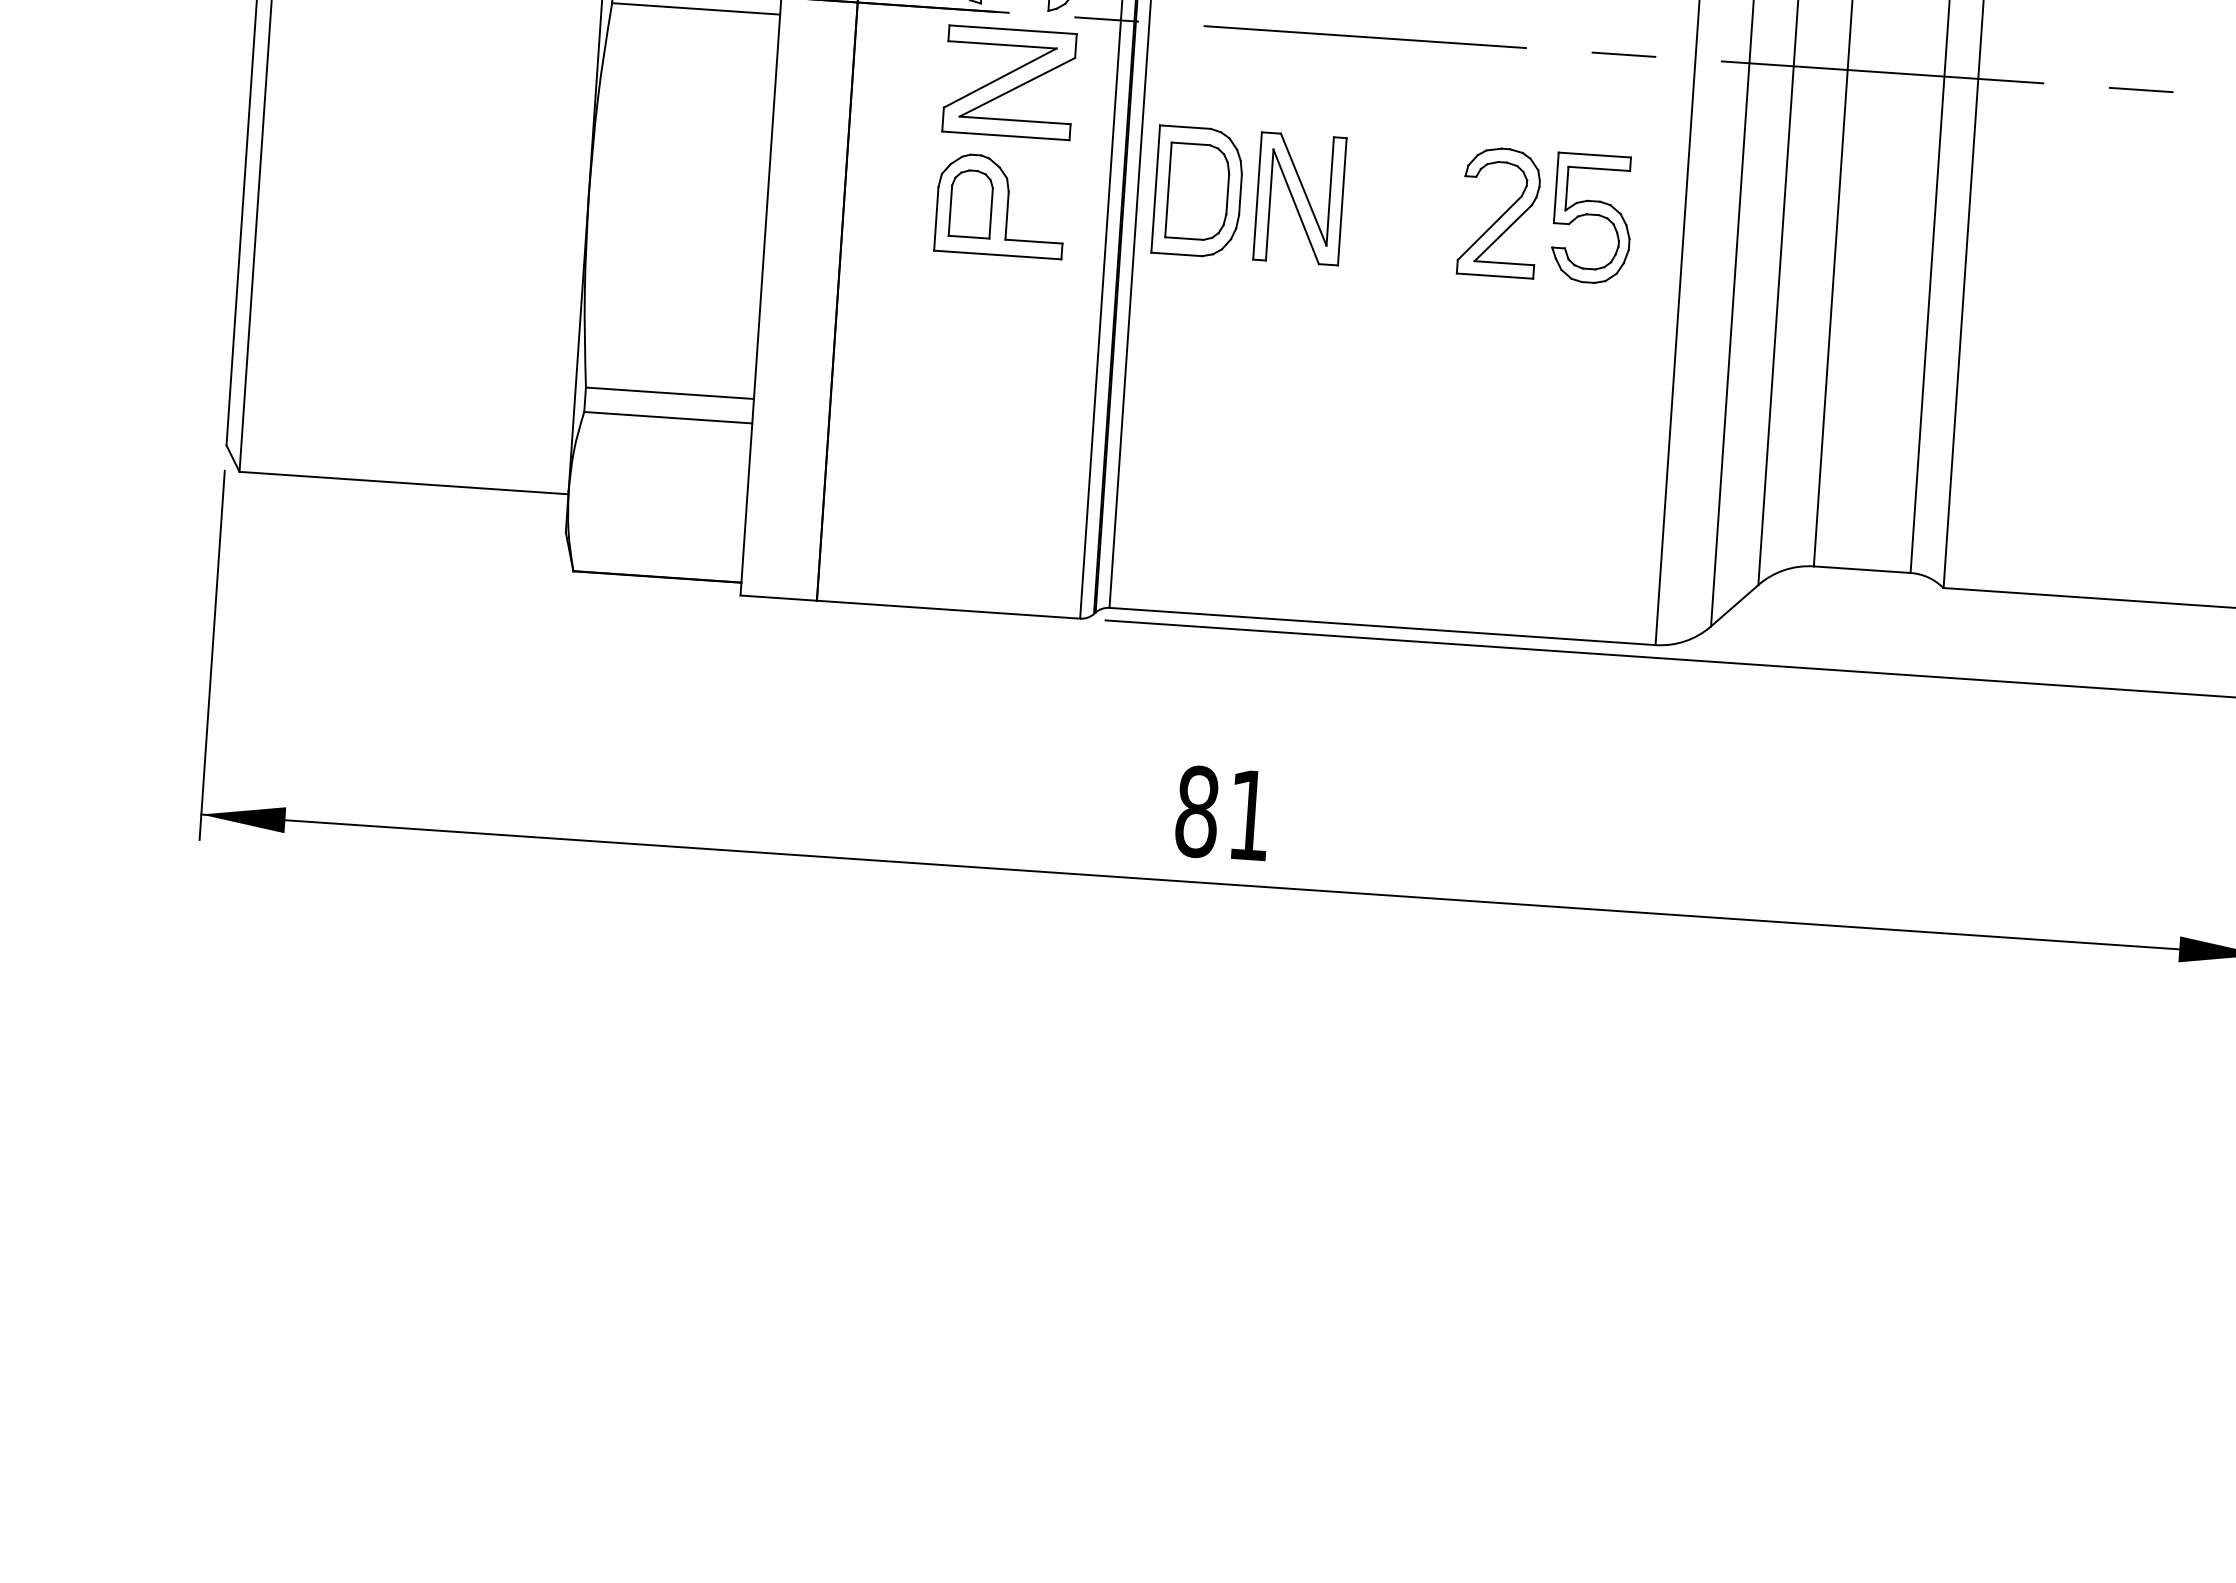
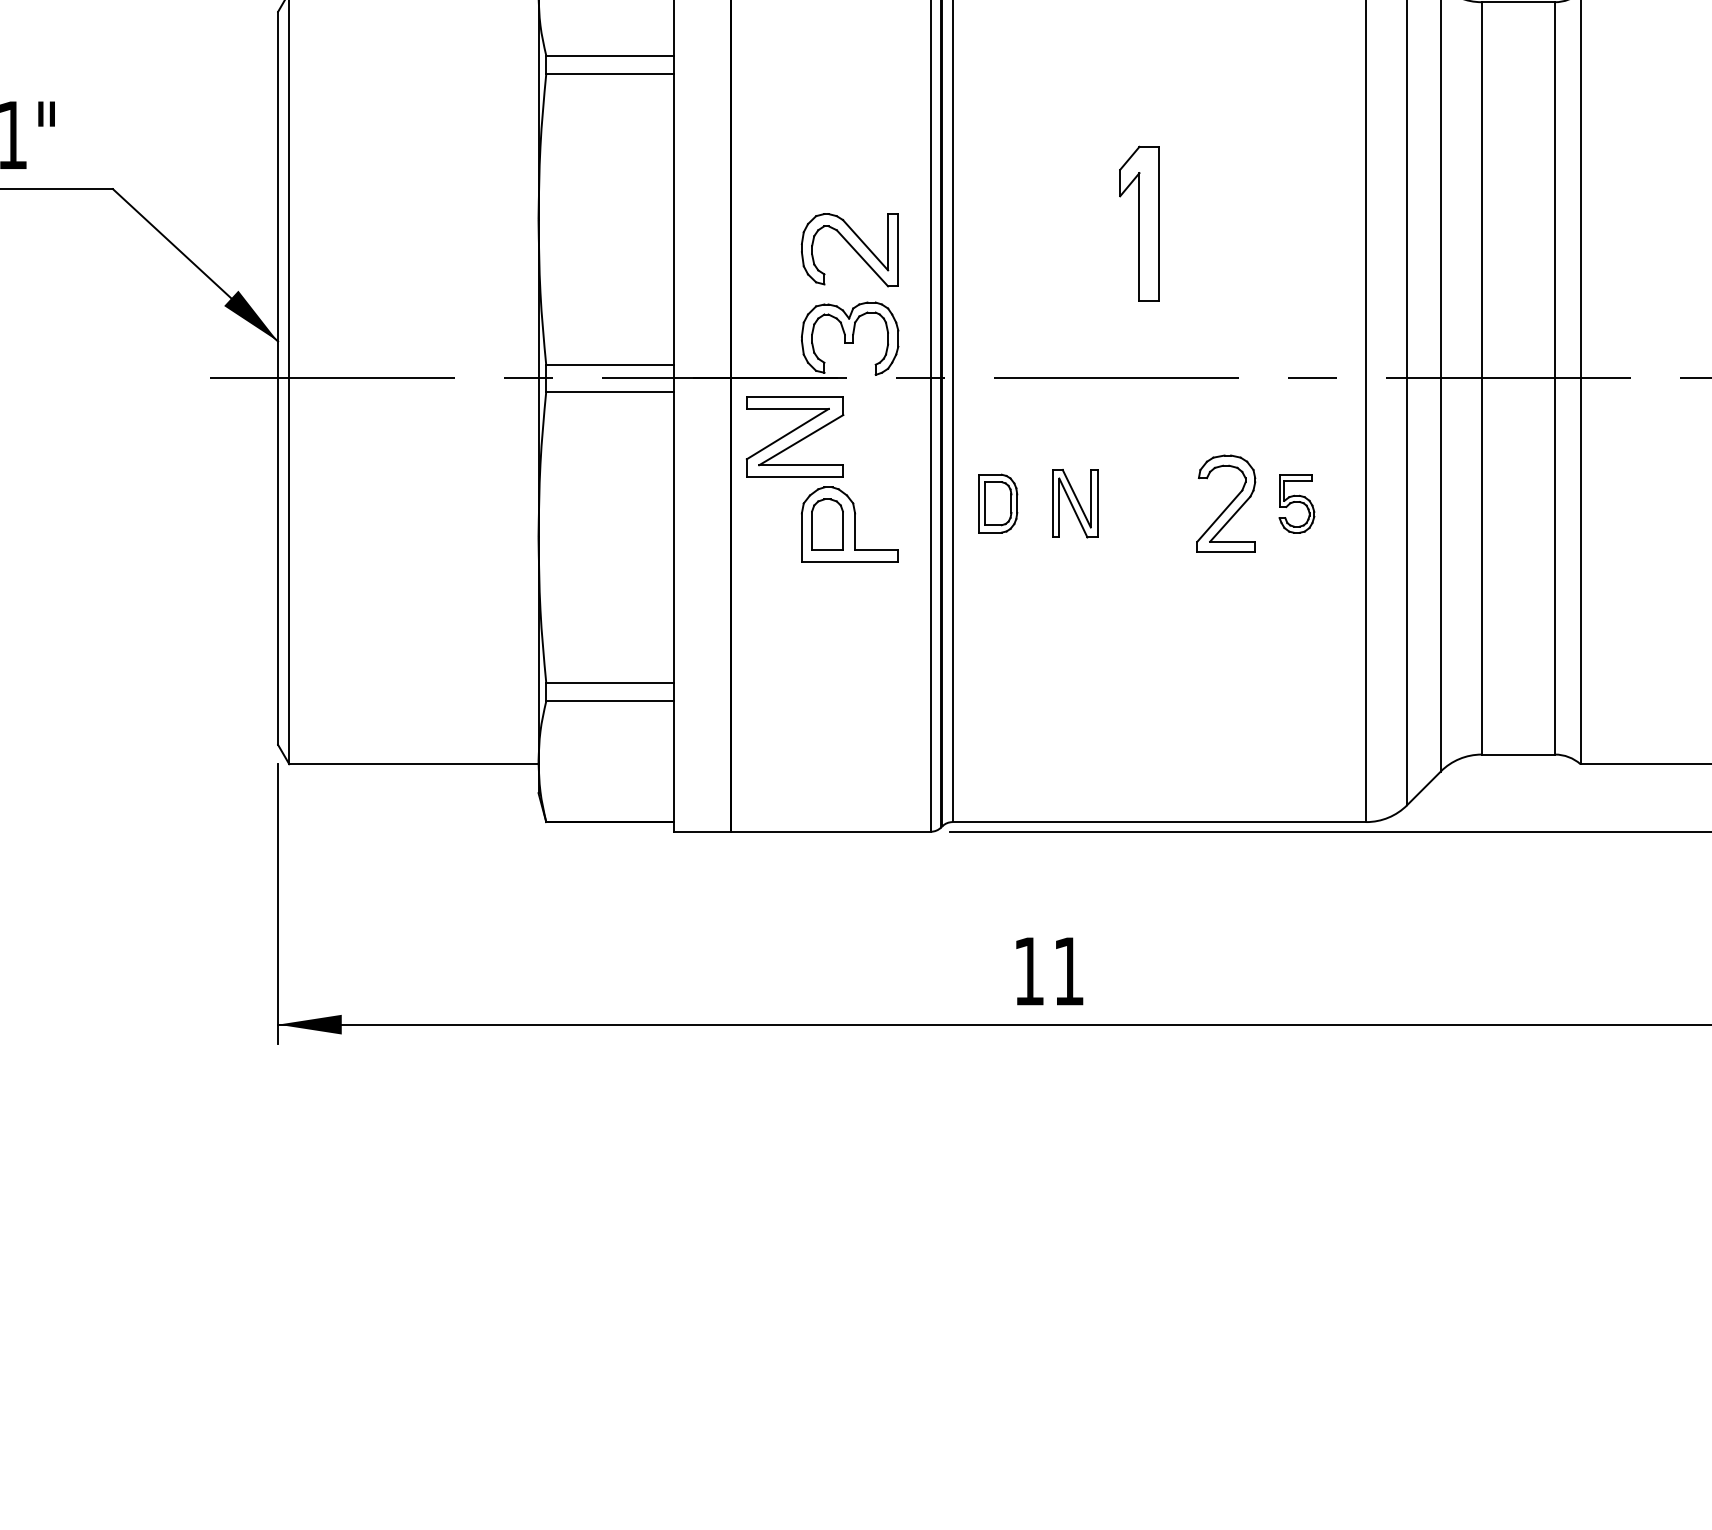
part: (1008, 81) -> (794, 436), moved
part: (1197, 191) -> (997, 503), size x0.6
part: (1299, 198) -> (1074, 503), size x0.7
part: (1592, 218) -> (1296, 503), size x0.6
text: (1196, 811) -> (1028, 971), 81 -> 11

